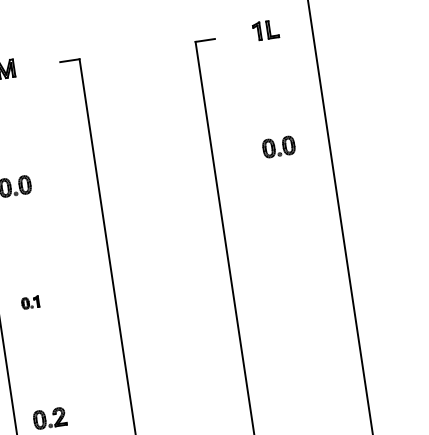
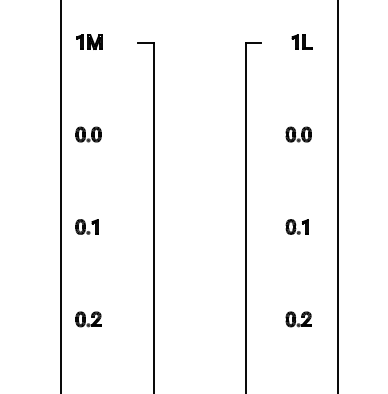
part: (293, 262) -> (296, 226), added
part: (29, 302) -> (86, 226), size x1.67
part: (313, 379) -> (298, 319), added

